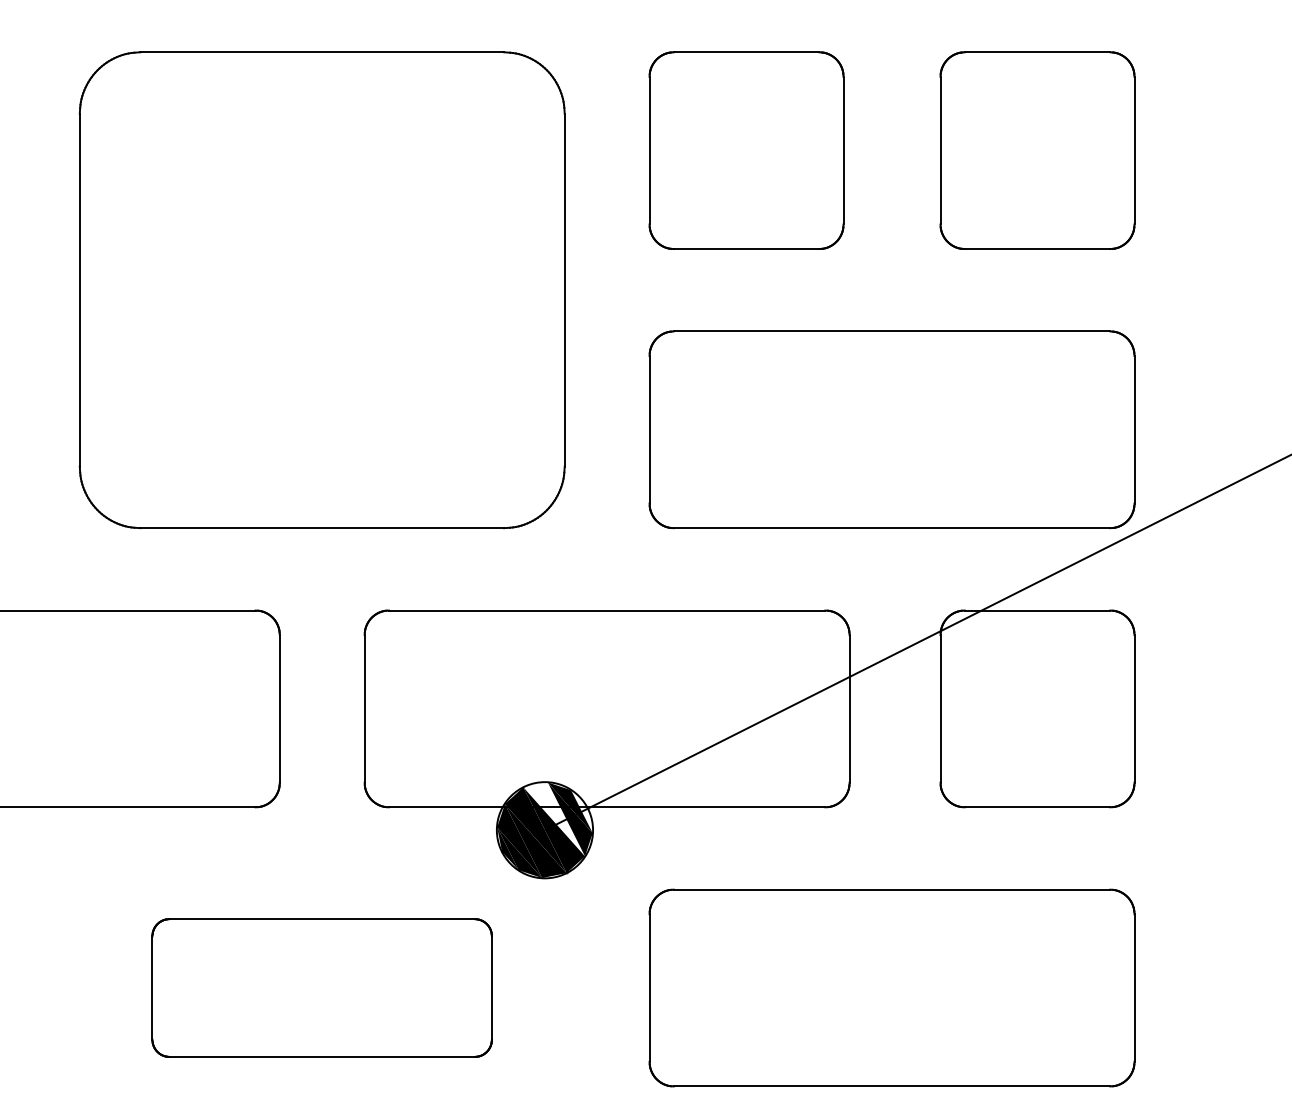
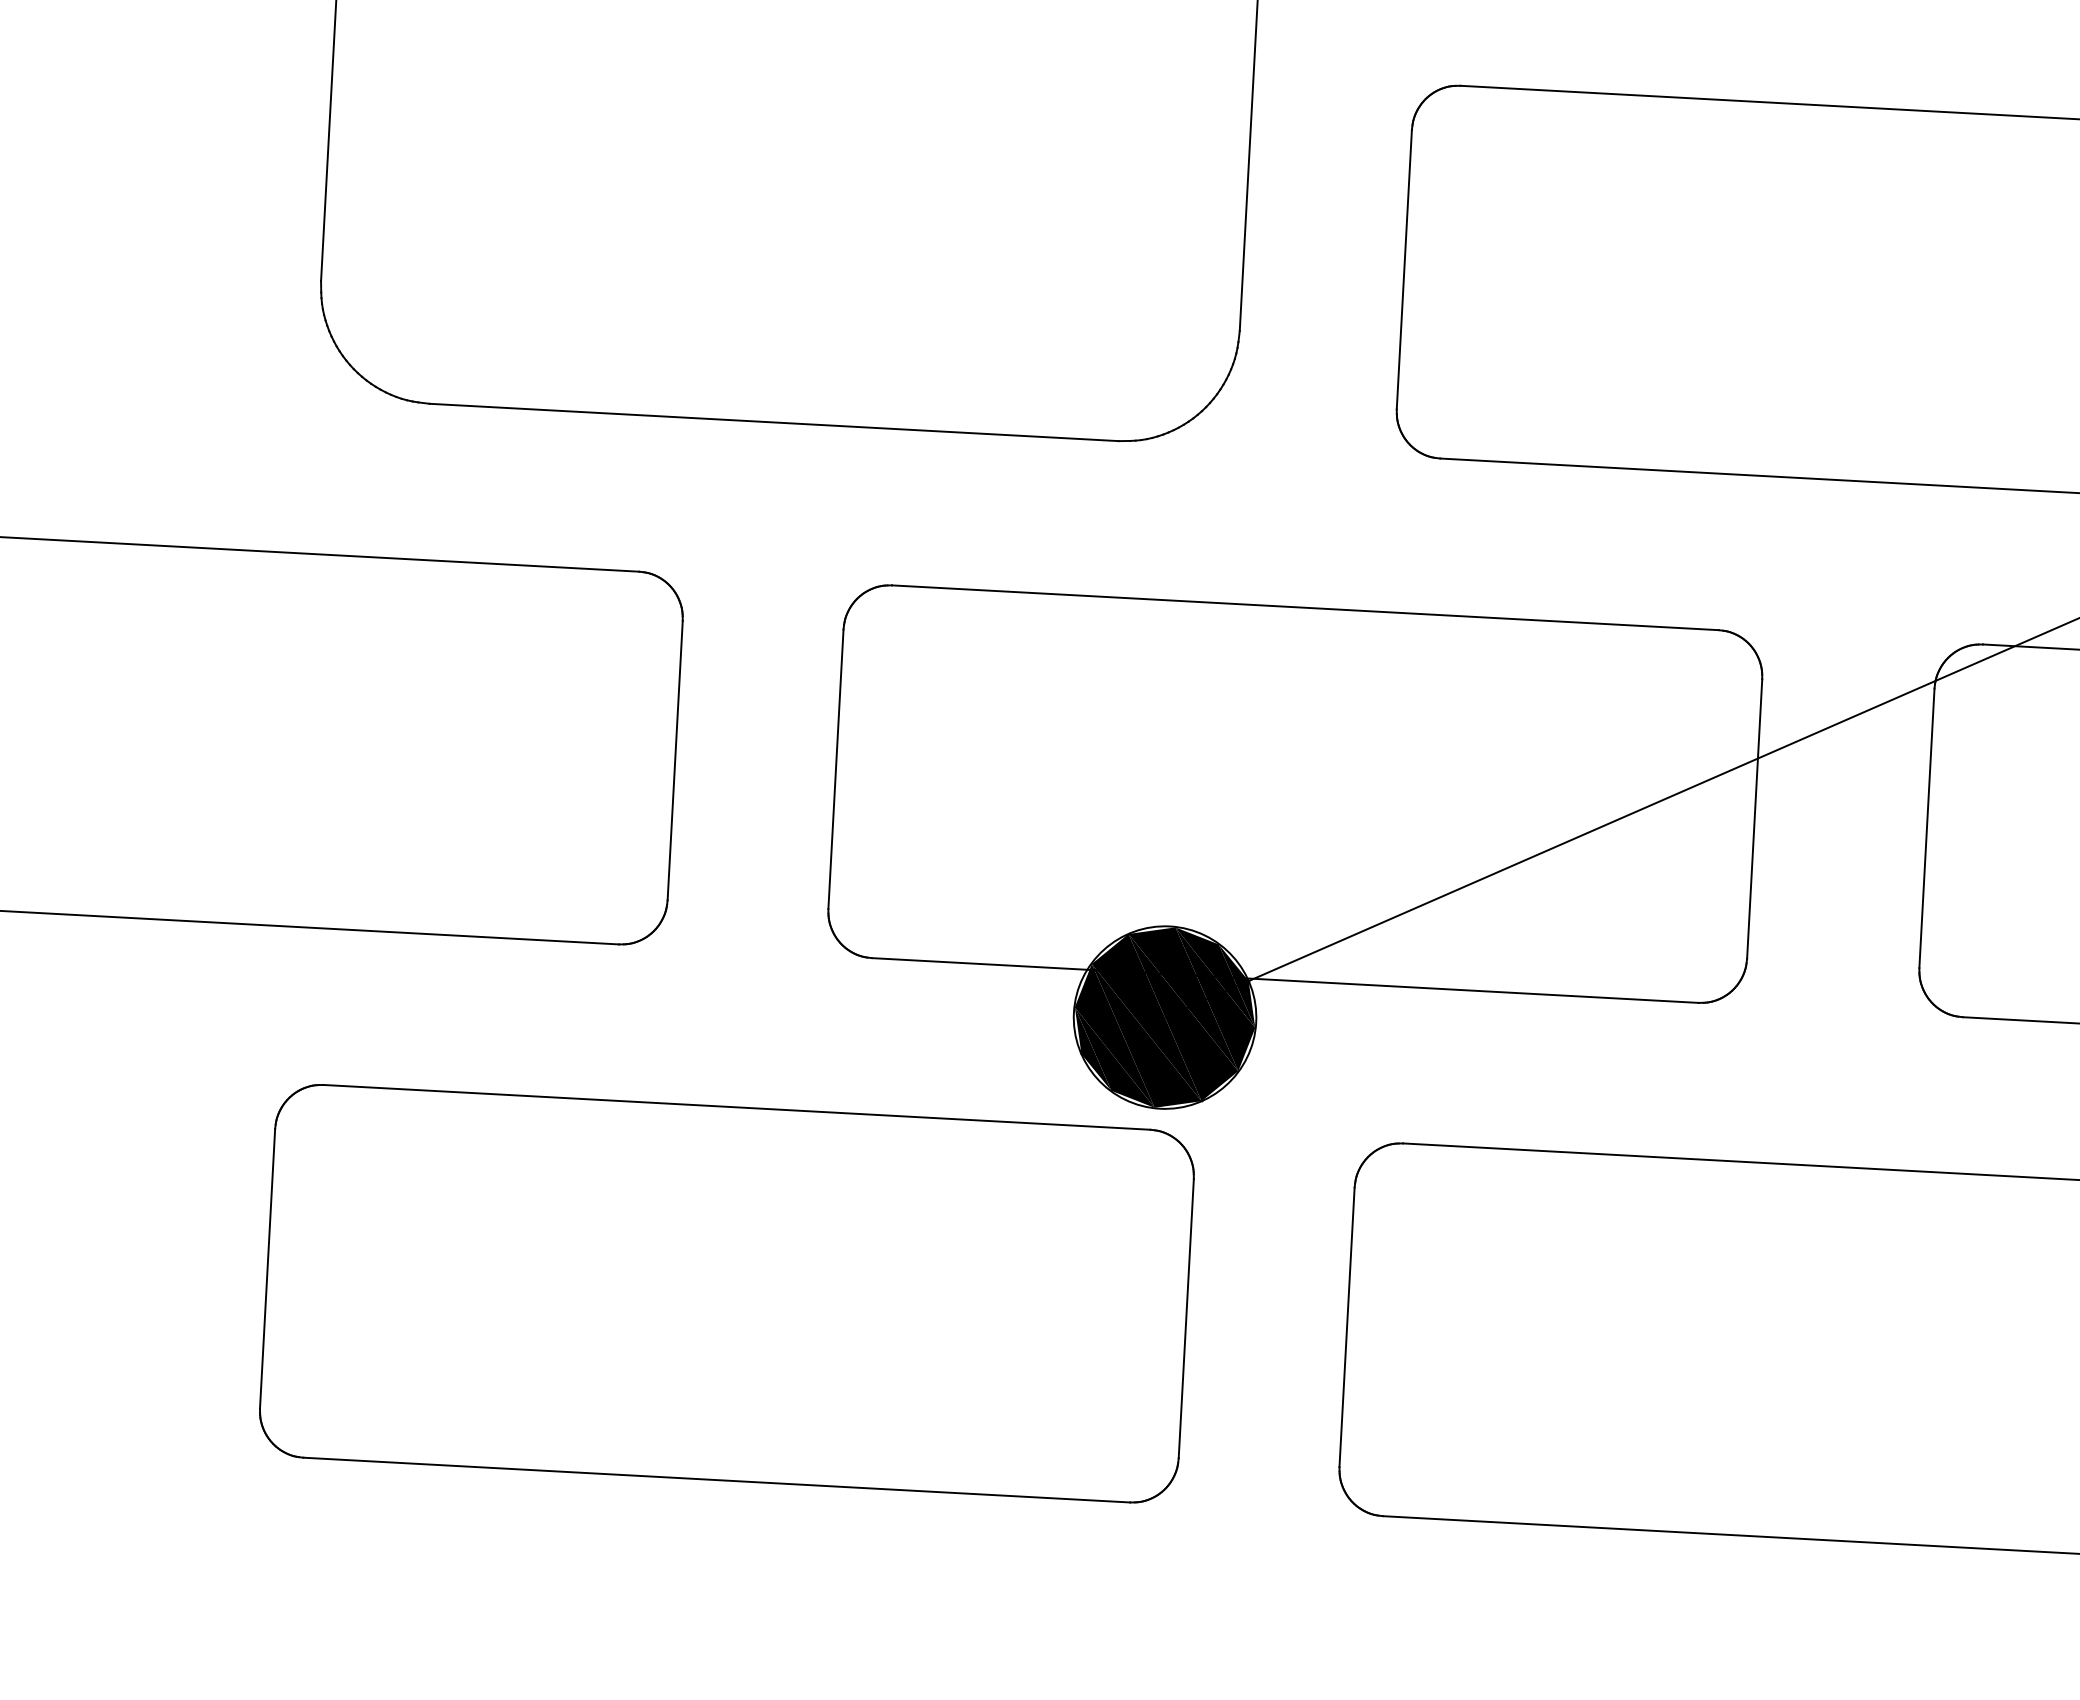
fill: (581, 811) -> (1236, 985), added
fill: (554, 819) -> (1184, 998), added
part: (321, 987) -> (725, 1292), size x1.43

